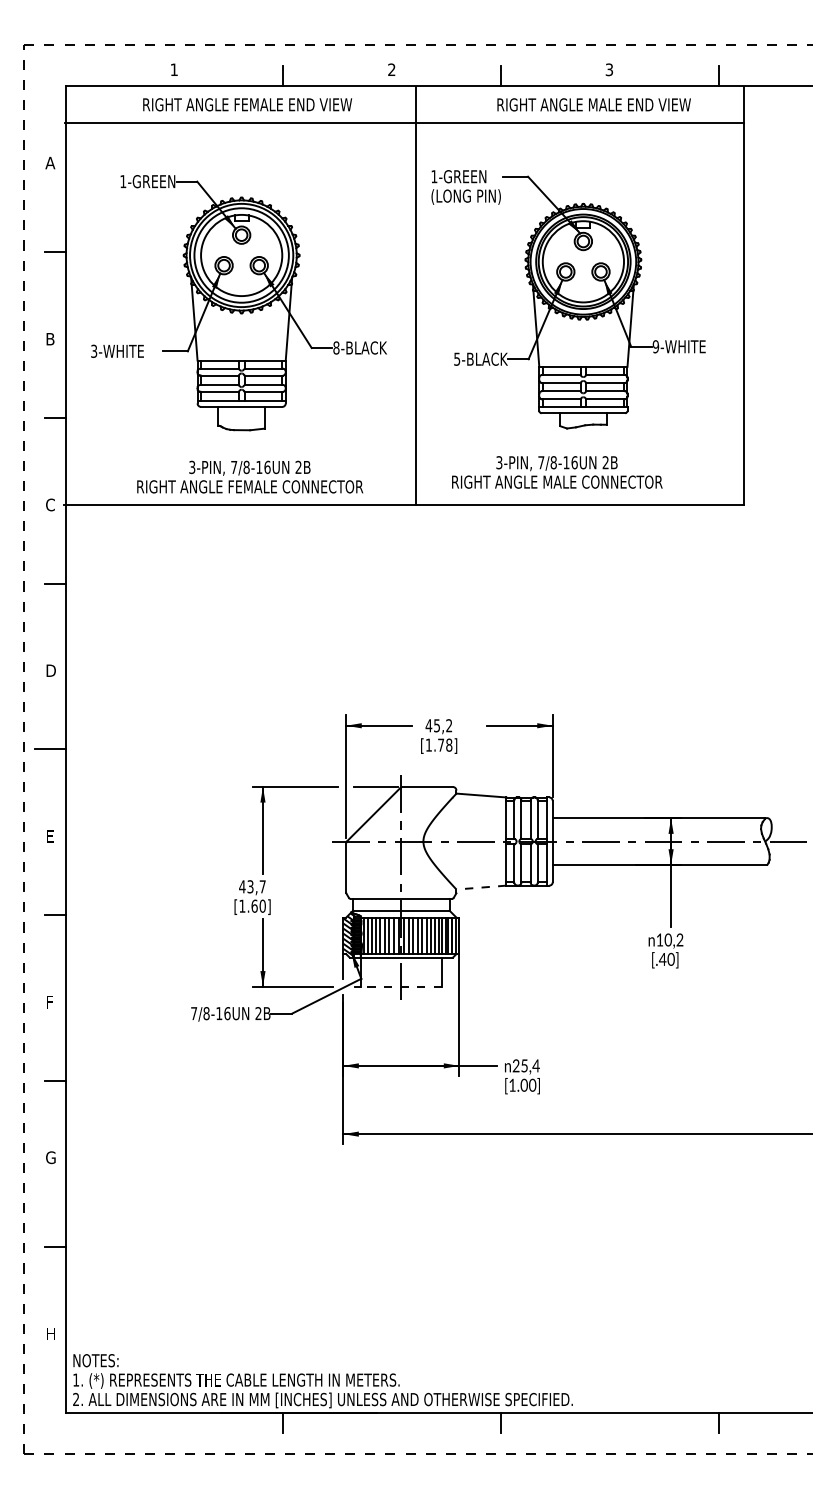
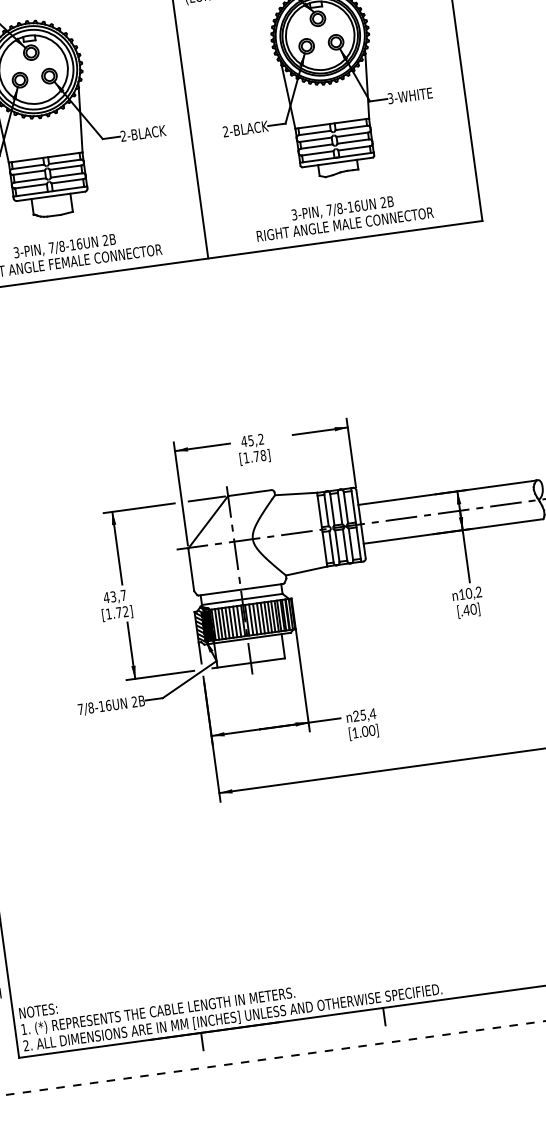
text: (655, 346) -> (390, 98), 9-WHITE -> 3-WHITE
text: (336, 347) -> (123, 135), 8-BLACK -> 2-BLACK
text: (457, 358) -> (226, 131), 5-BLACK -> 2-BLACK
text: (557, 472) -> (344, 216), moved
line: (480, 887) -> (305, 571), dashed -> solid
text: (258, 905) -> (122, 611), [1.60] -> [1.72]
line: (401, 986) -> (251, 662), dashed -> solid

